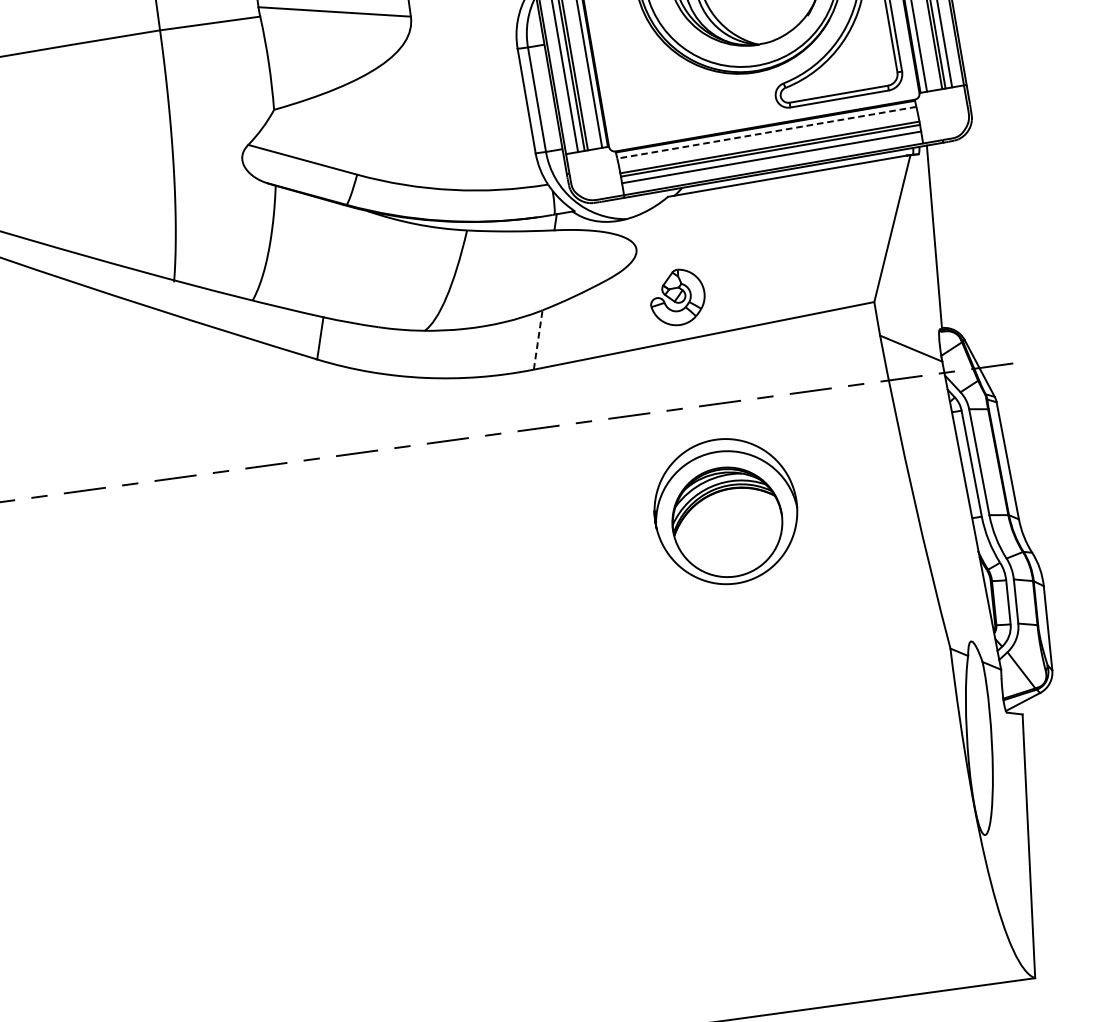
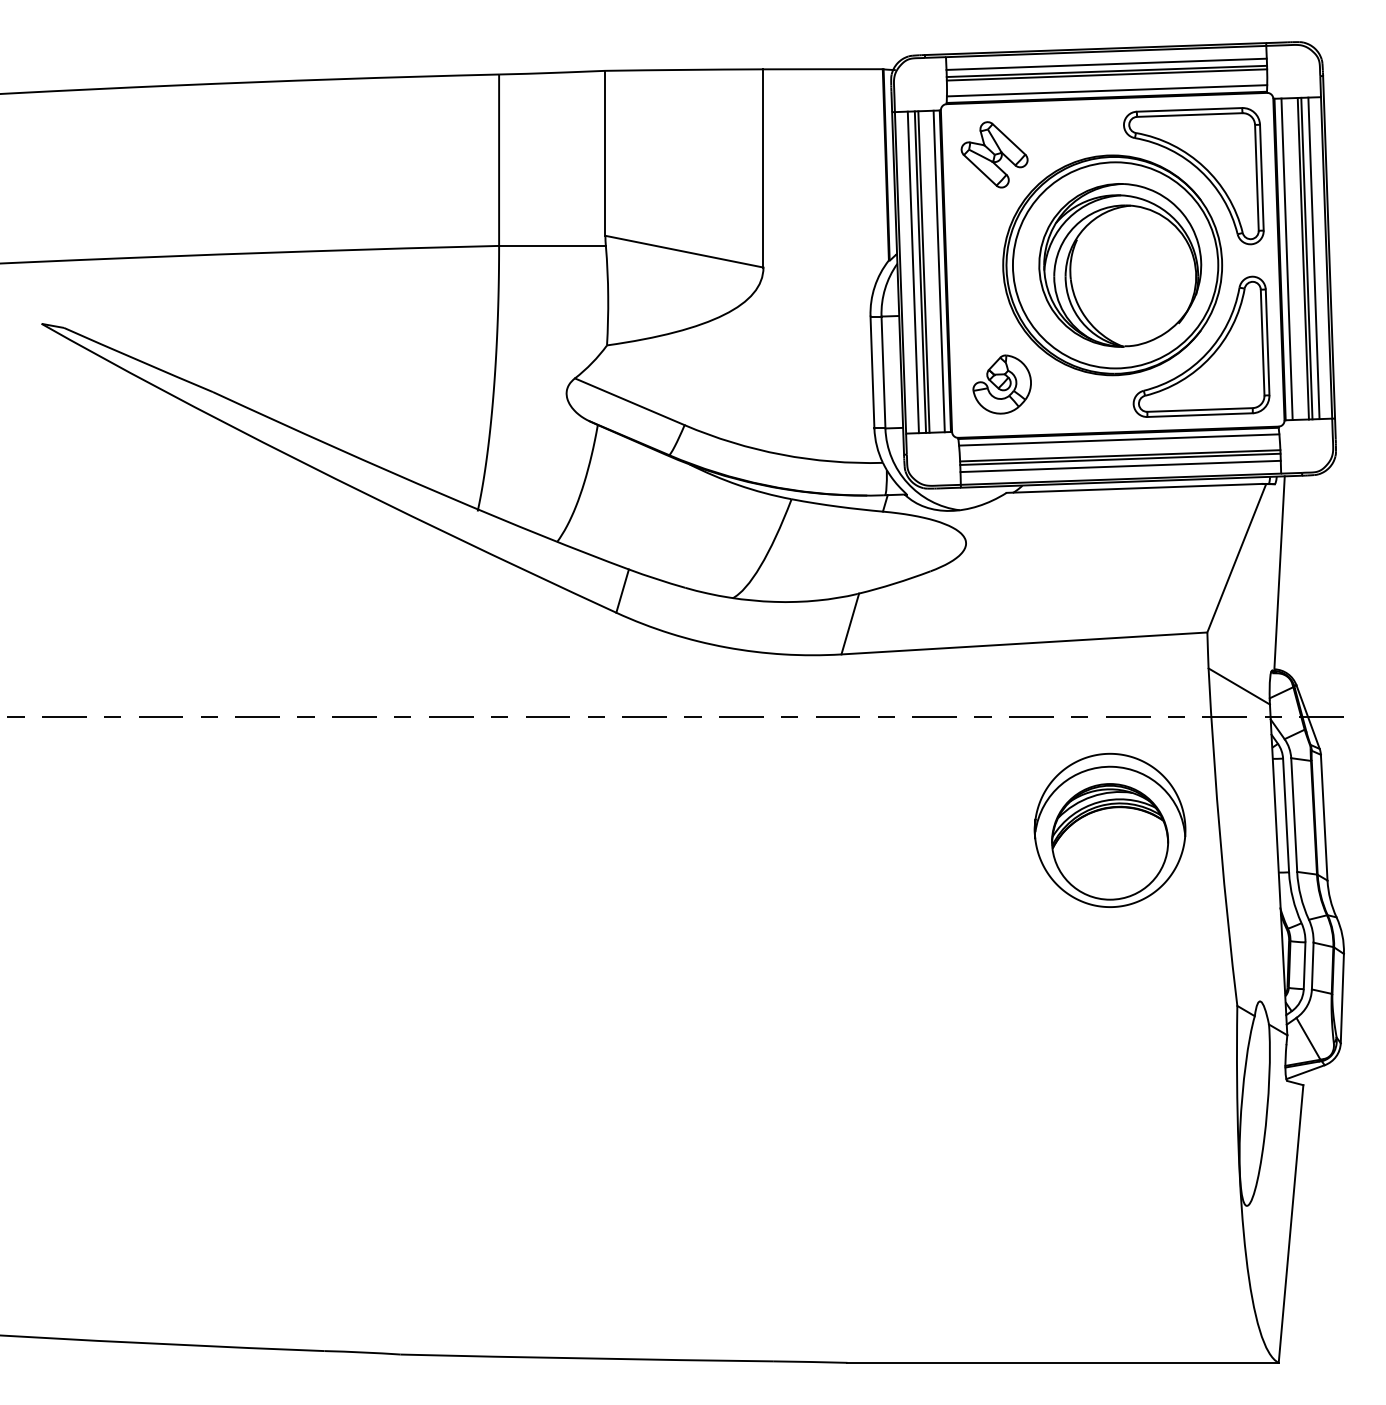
line: (766, 133) -> (1118, 440), dashed -> solid
part: (676, 297) -> (1001, 384), moved
line: (538, 340) -> (850, 624), dashed -> solid
part: (725, 510) -> (1109, 829), moved

